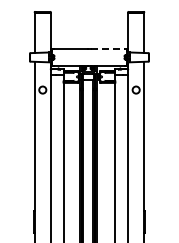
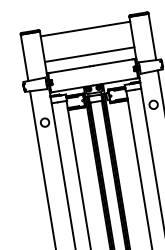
line: (89, 17) -> (85, 29), added
line: (89, 39) -> (89, 54), added
line: (108, 49) -> (113, 62), dashed -> solid

